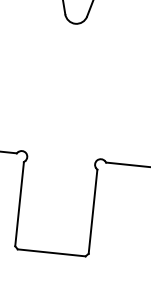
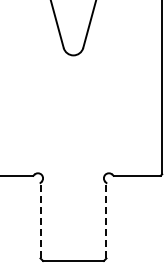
line: (19, 203) -> (40, 220), solid -> dashed
line: (93, 211) -> (106, 220), solid -> dashed

